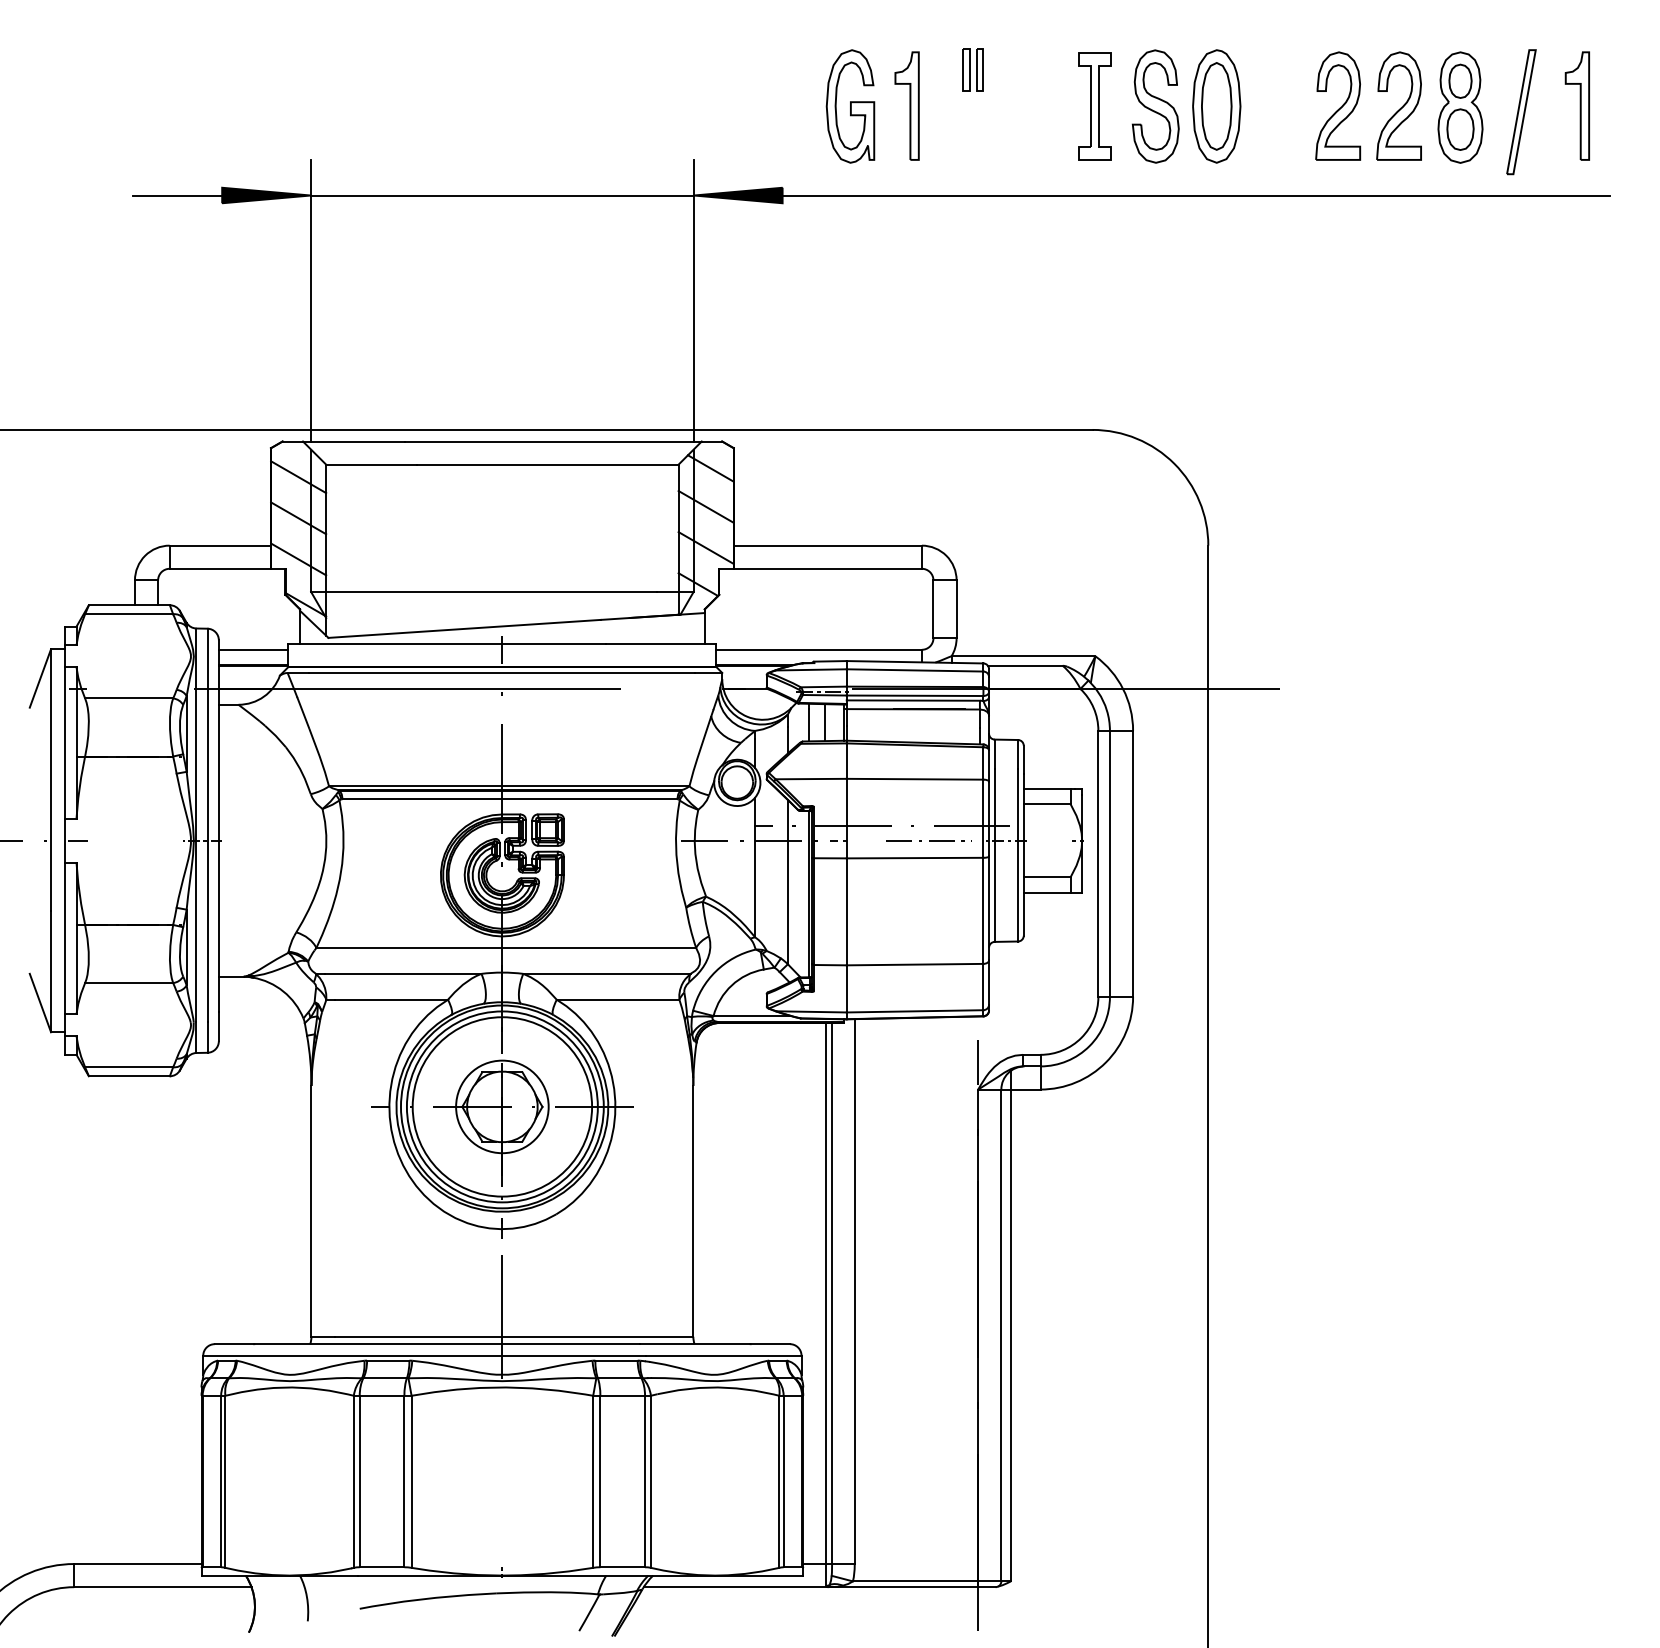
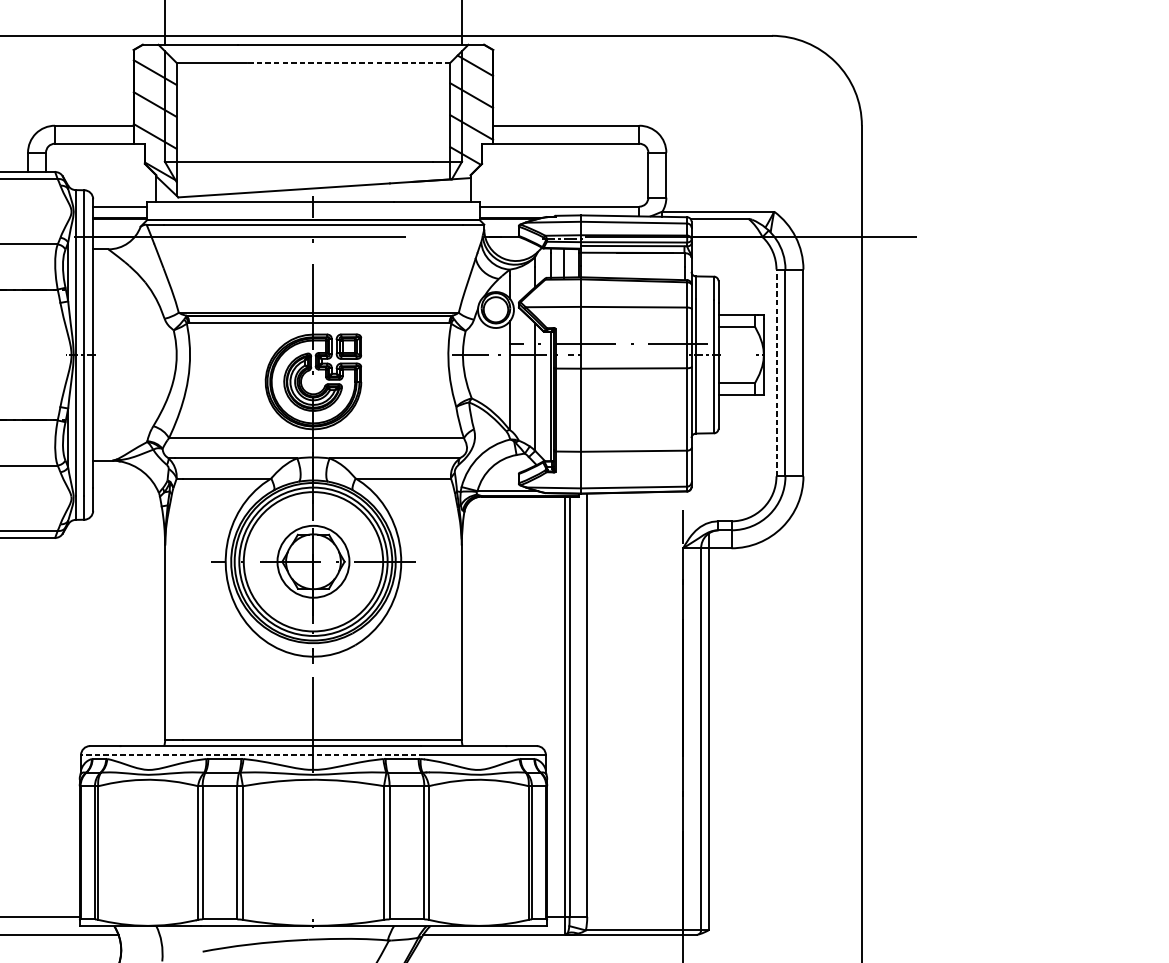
line: (547, 464) -> (348, 62), solid -> dashed
line: (929, 840) -> (645, 354), removed
line: (1098, 863) -> (776, 372), solid -> dashed
line: (424, 1355) -> (252, 754), solid -> dashed

